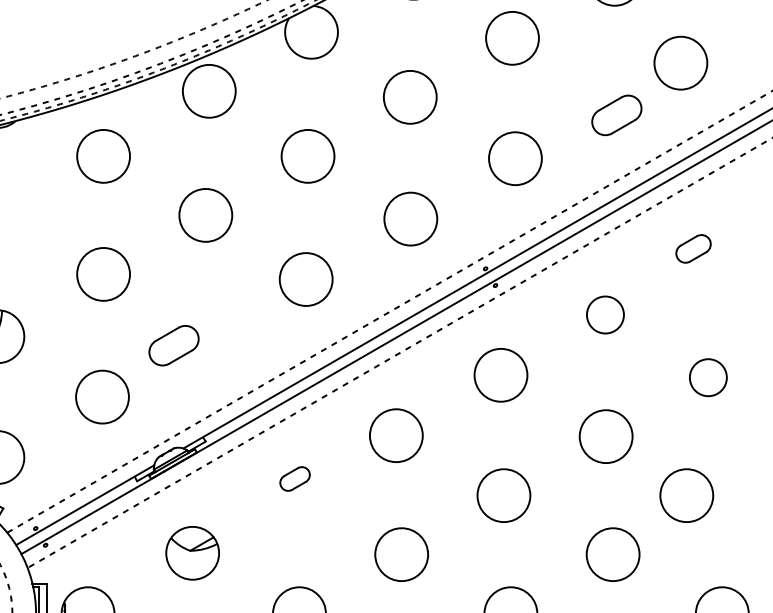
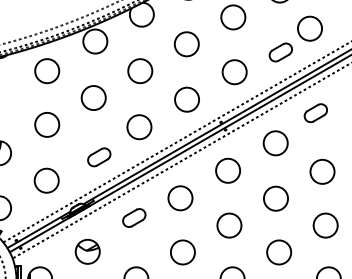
part: (692, 249) -> (315, 113), size x1.43
circle: (605, 315) -> (275, 143), size x1.43
part: (174, 346) -> (99, 157), moved
circle: (708, 376) -> (322, 171), size x1.43
part: (295, 477) -> (134, 217), size x1.67
circle: (686, 495) -> (325, 225), moved

